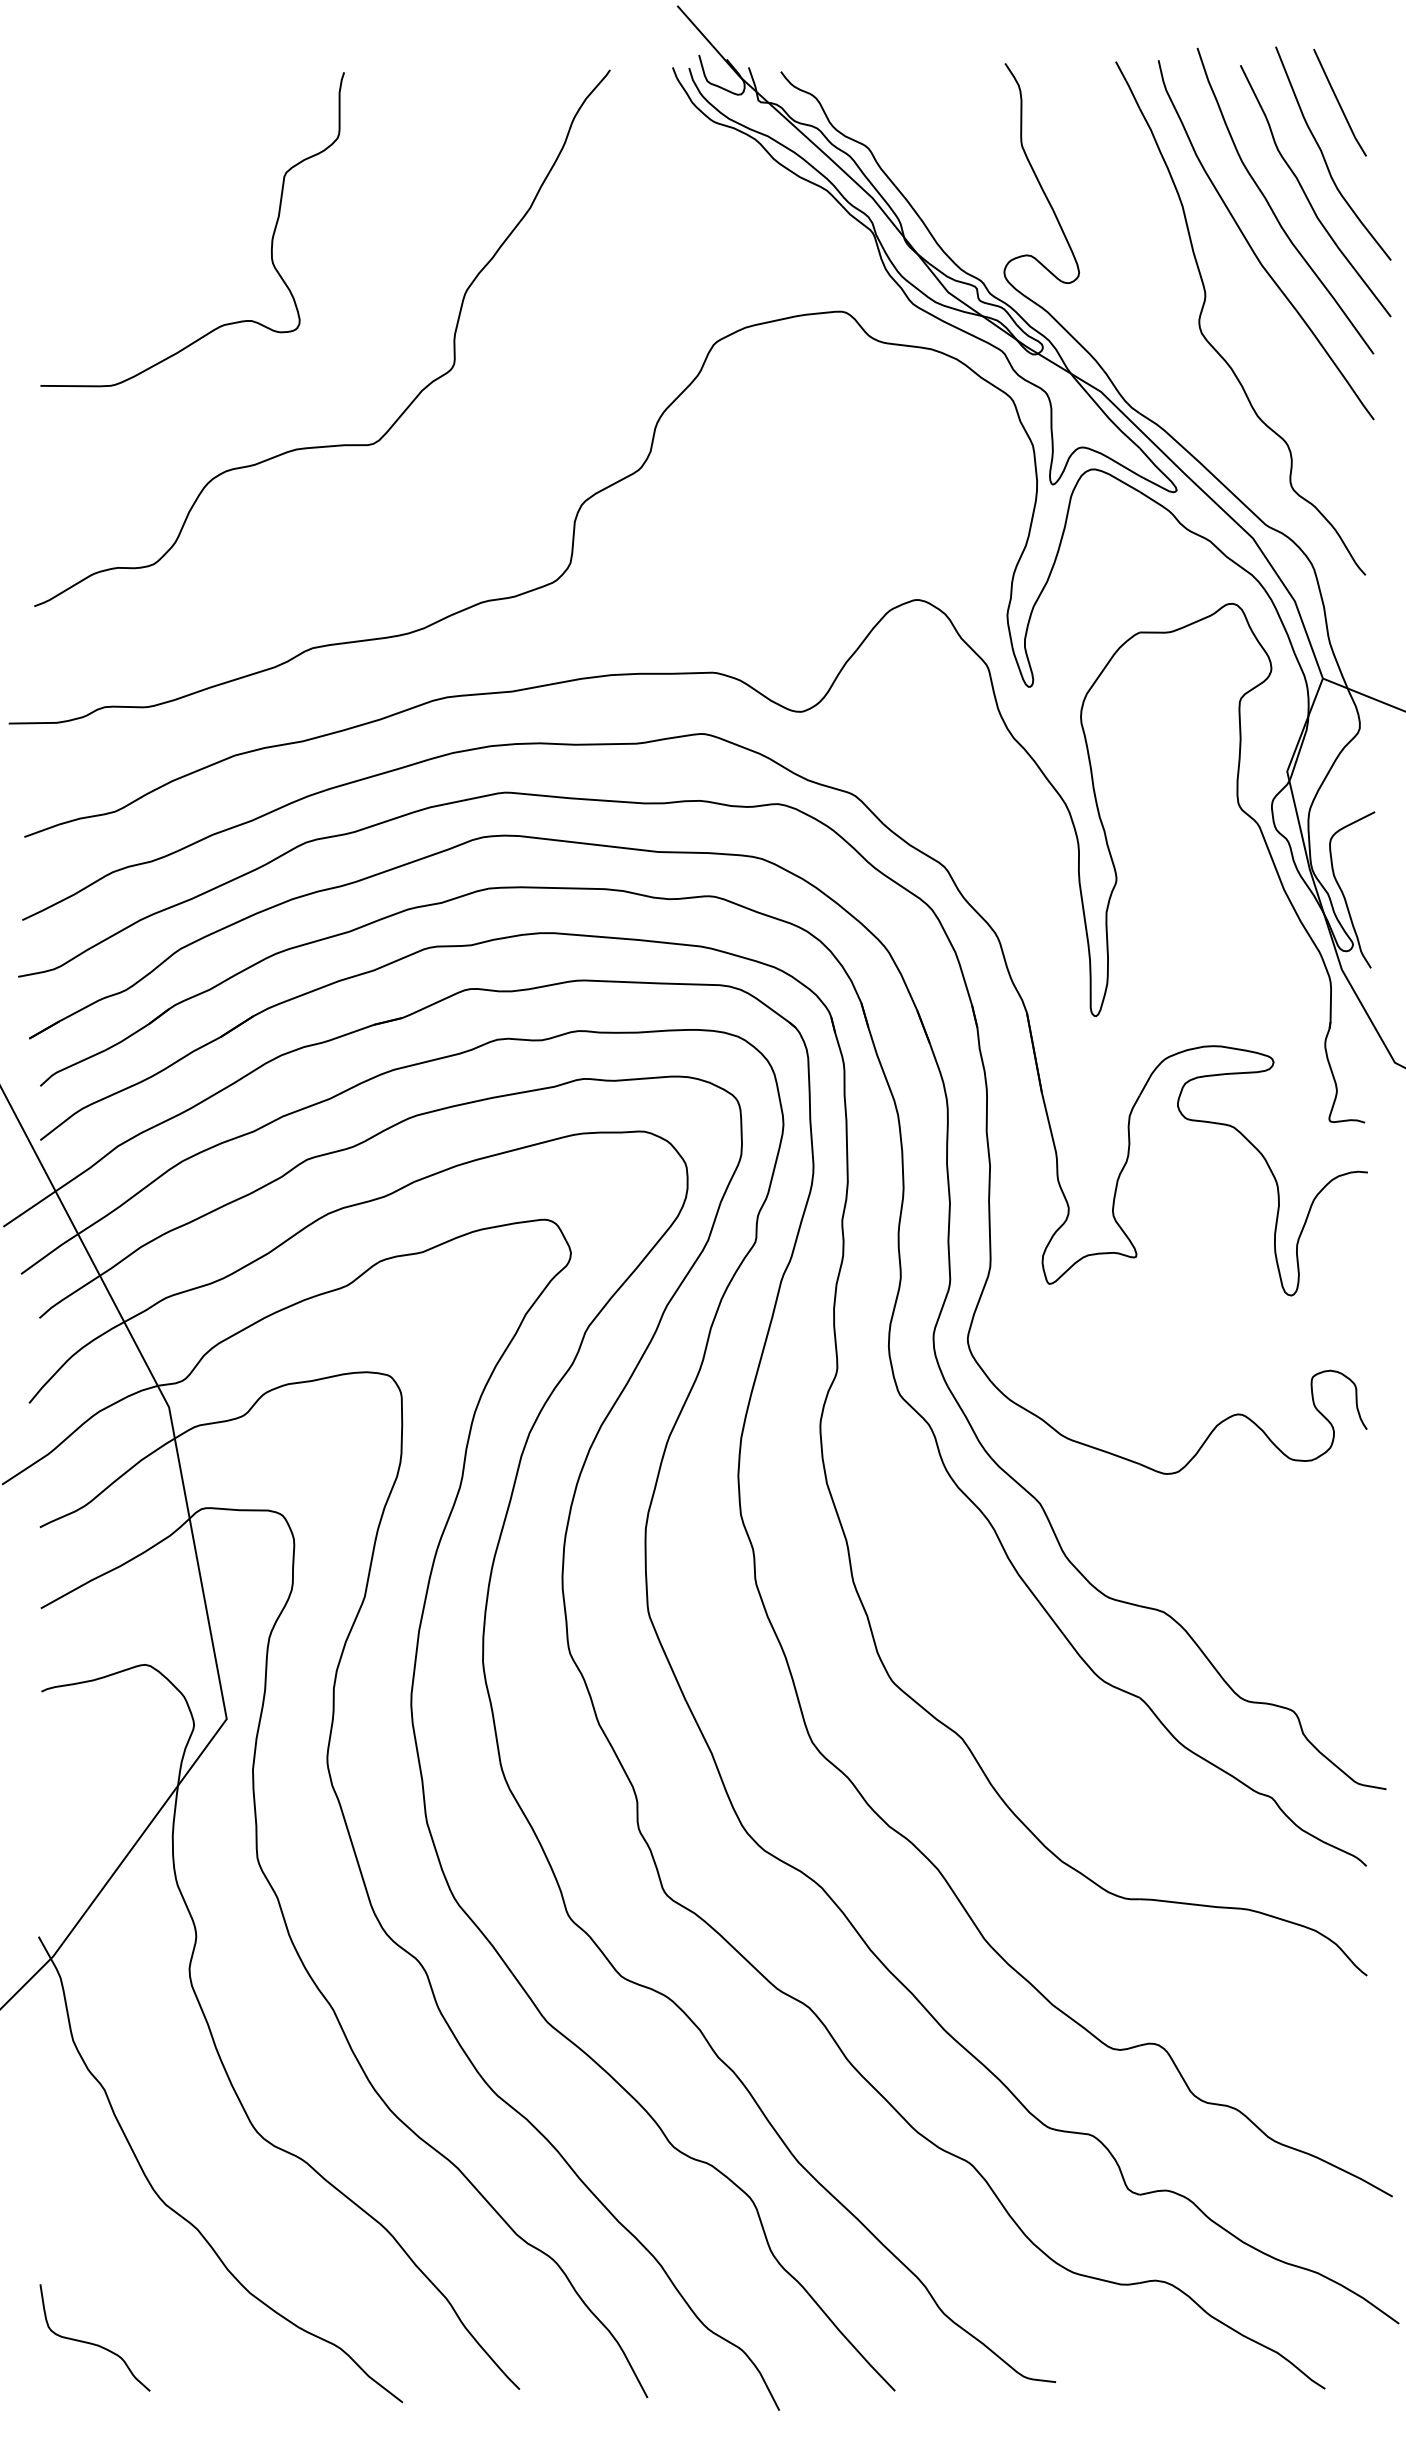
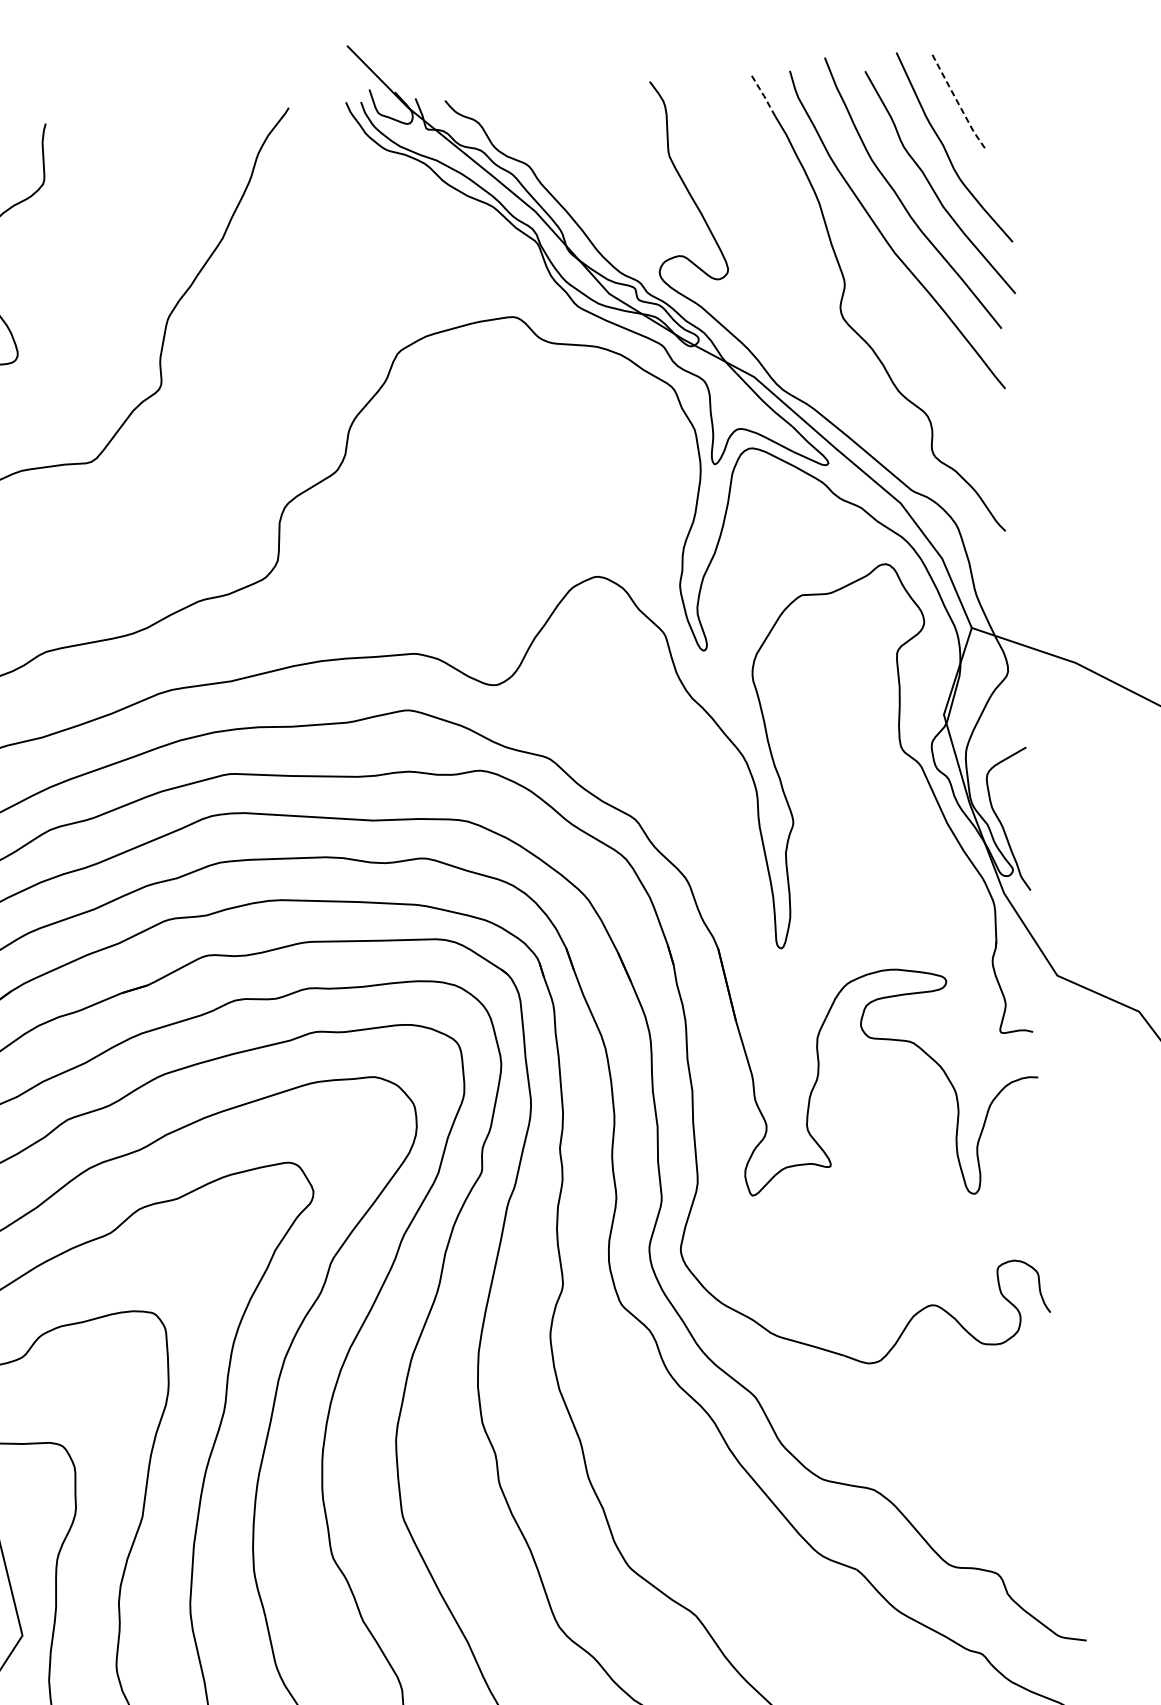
line: (1128, 85) -> (763, 95), solid -> dashed
line: (1338, 103) -> (956, 101), solid -> dashed

